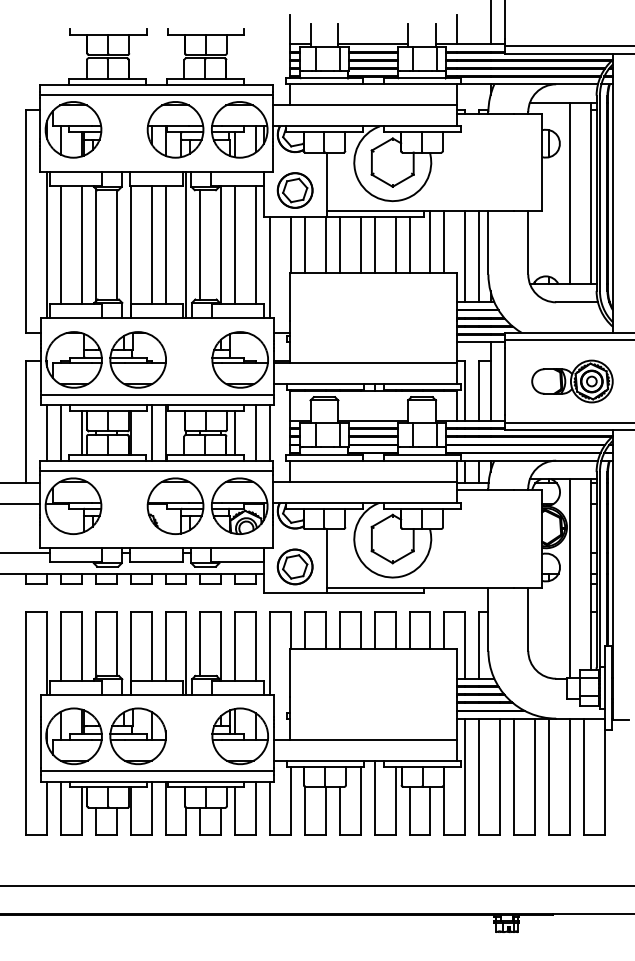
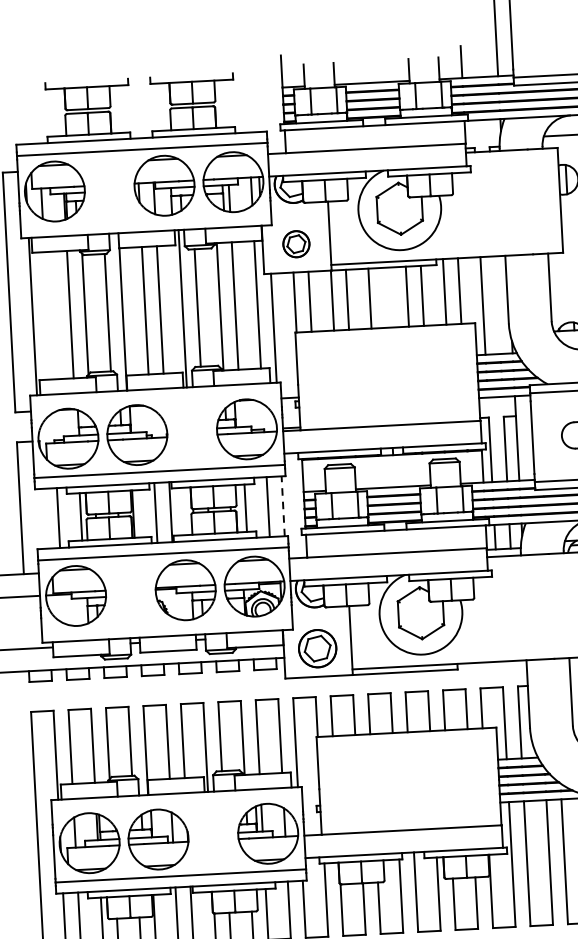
part: (294, 190) -> (295, 244), size x0.7
line: (60, 244) -> (47, 315), removed
line: (374, 244) -> (384, 297), removed
line: (479, 256) -> (498, 304), removed
line: (47, 432) -> (43, 518), removed
line: (270, 433) -> (283, 506), solid -> dashed

